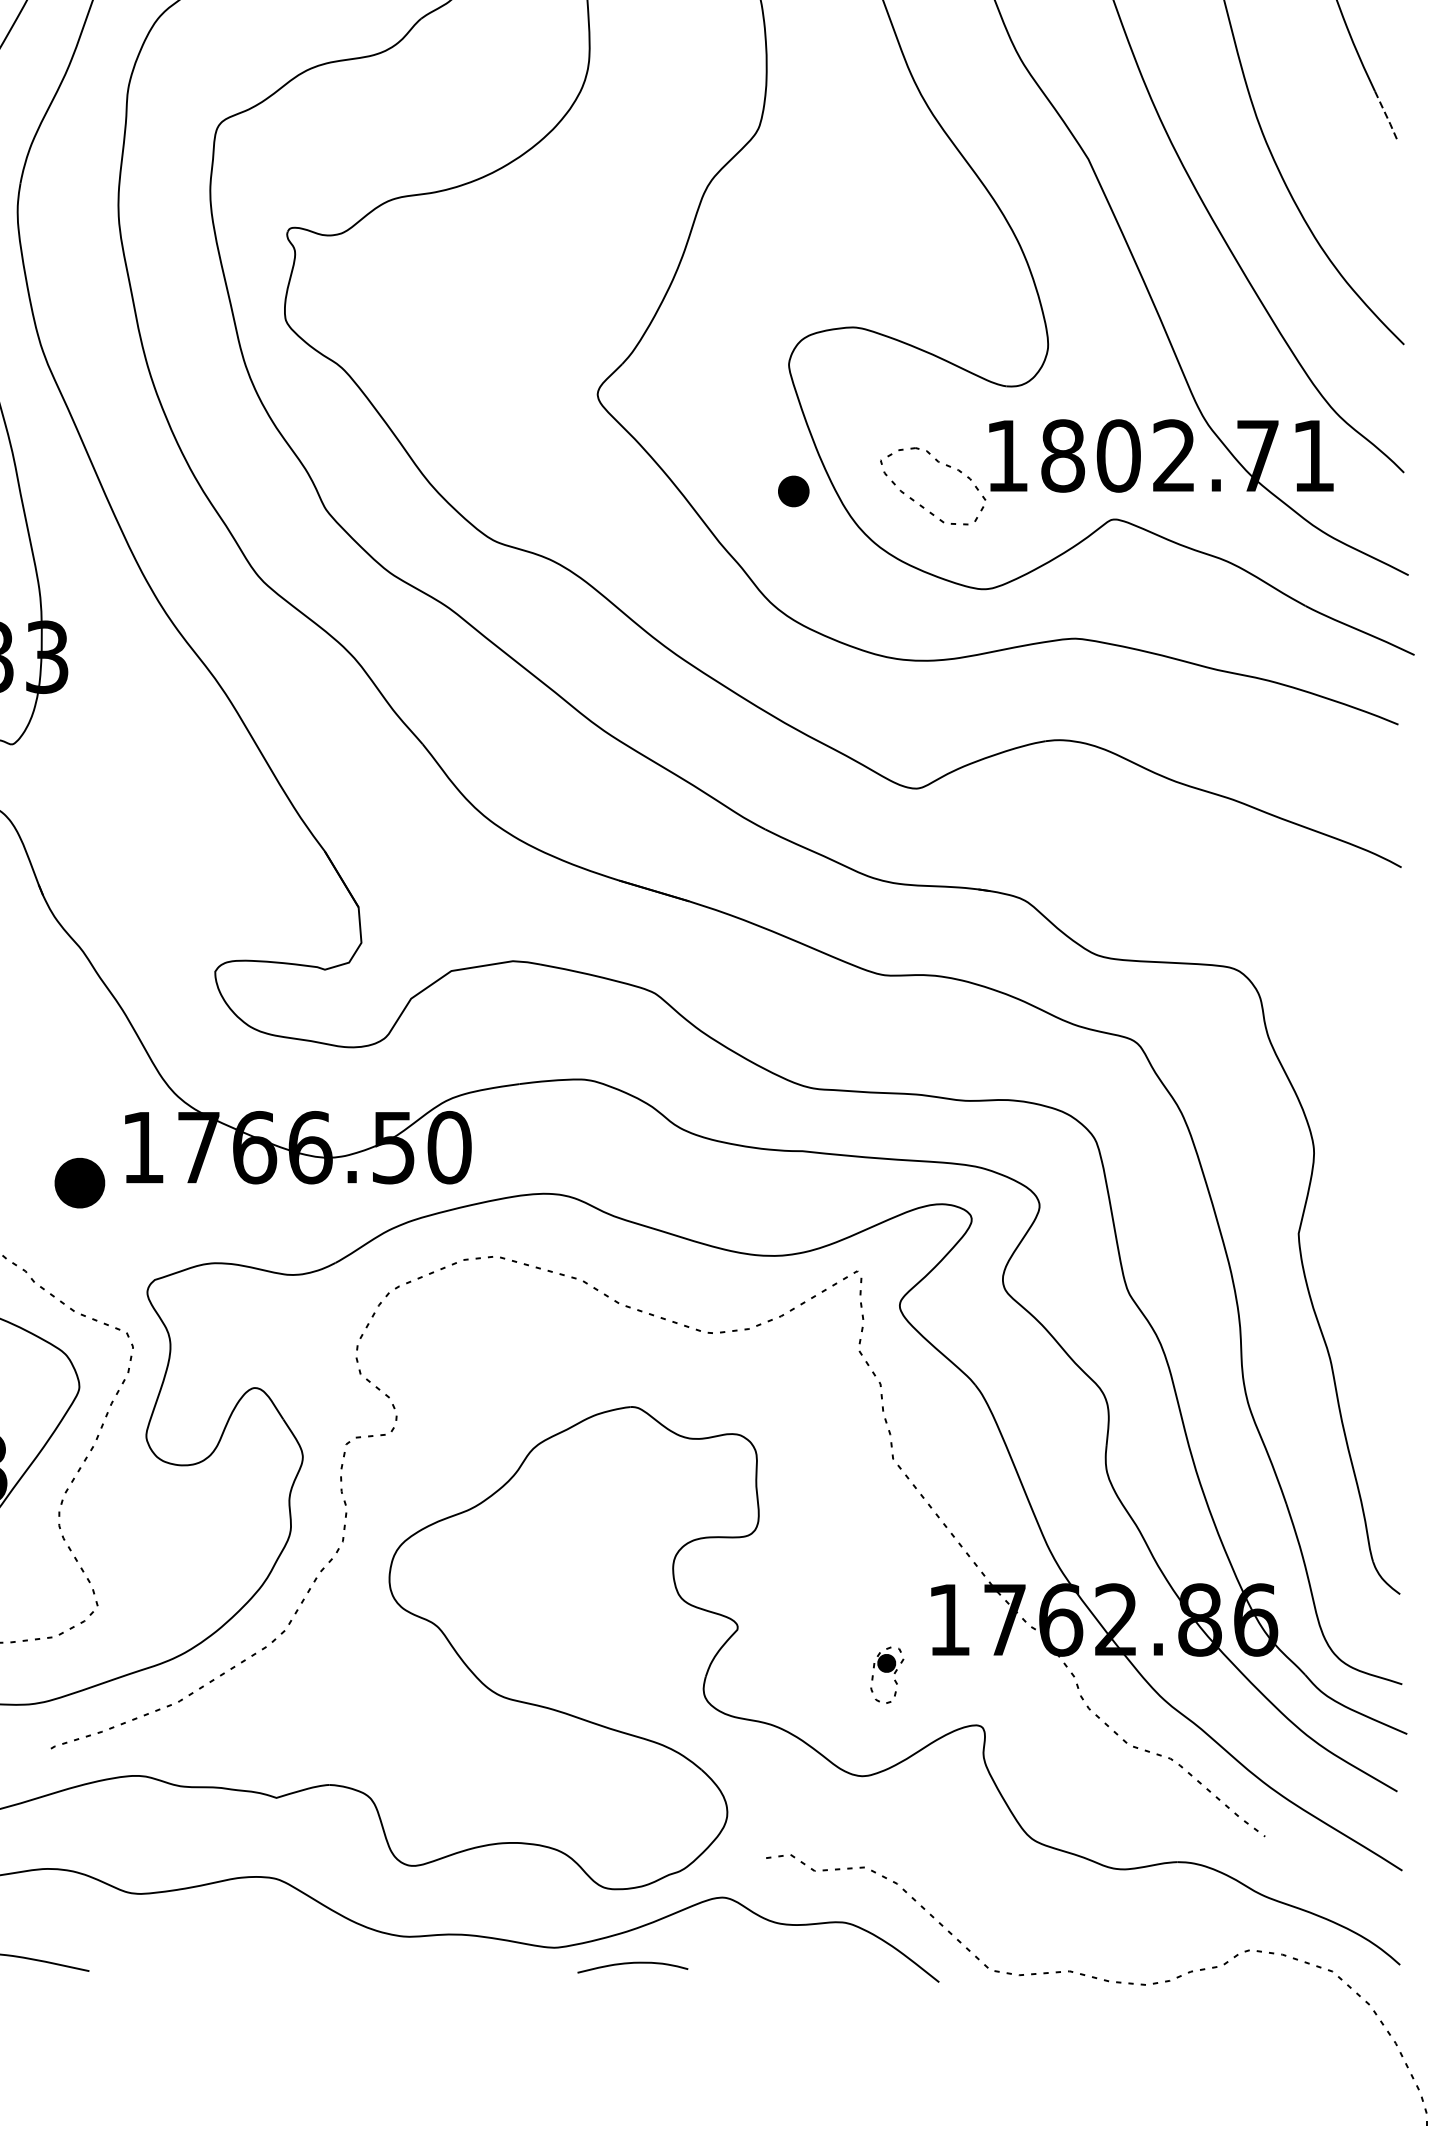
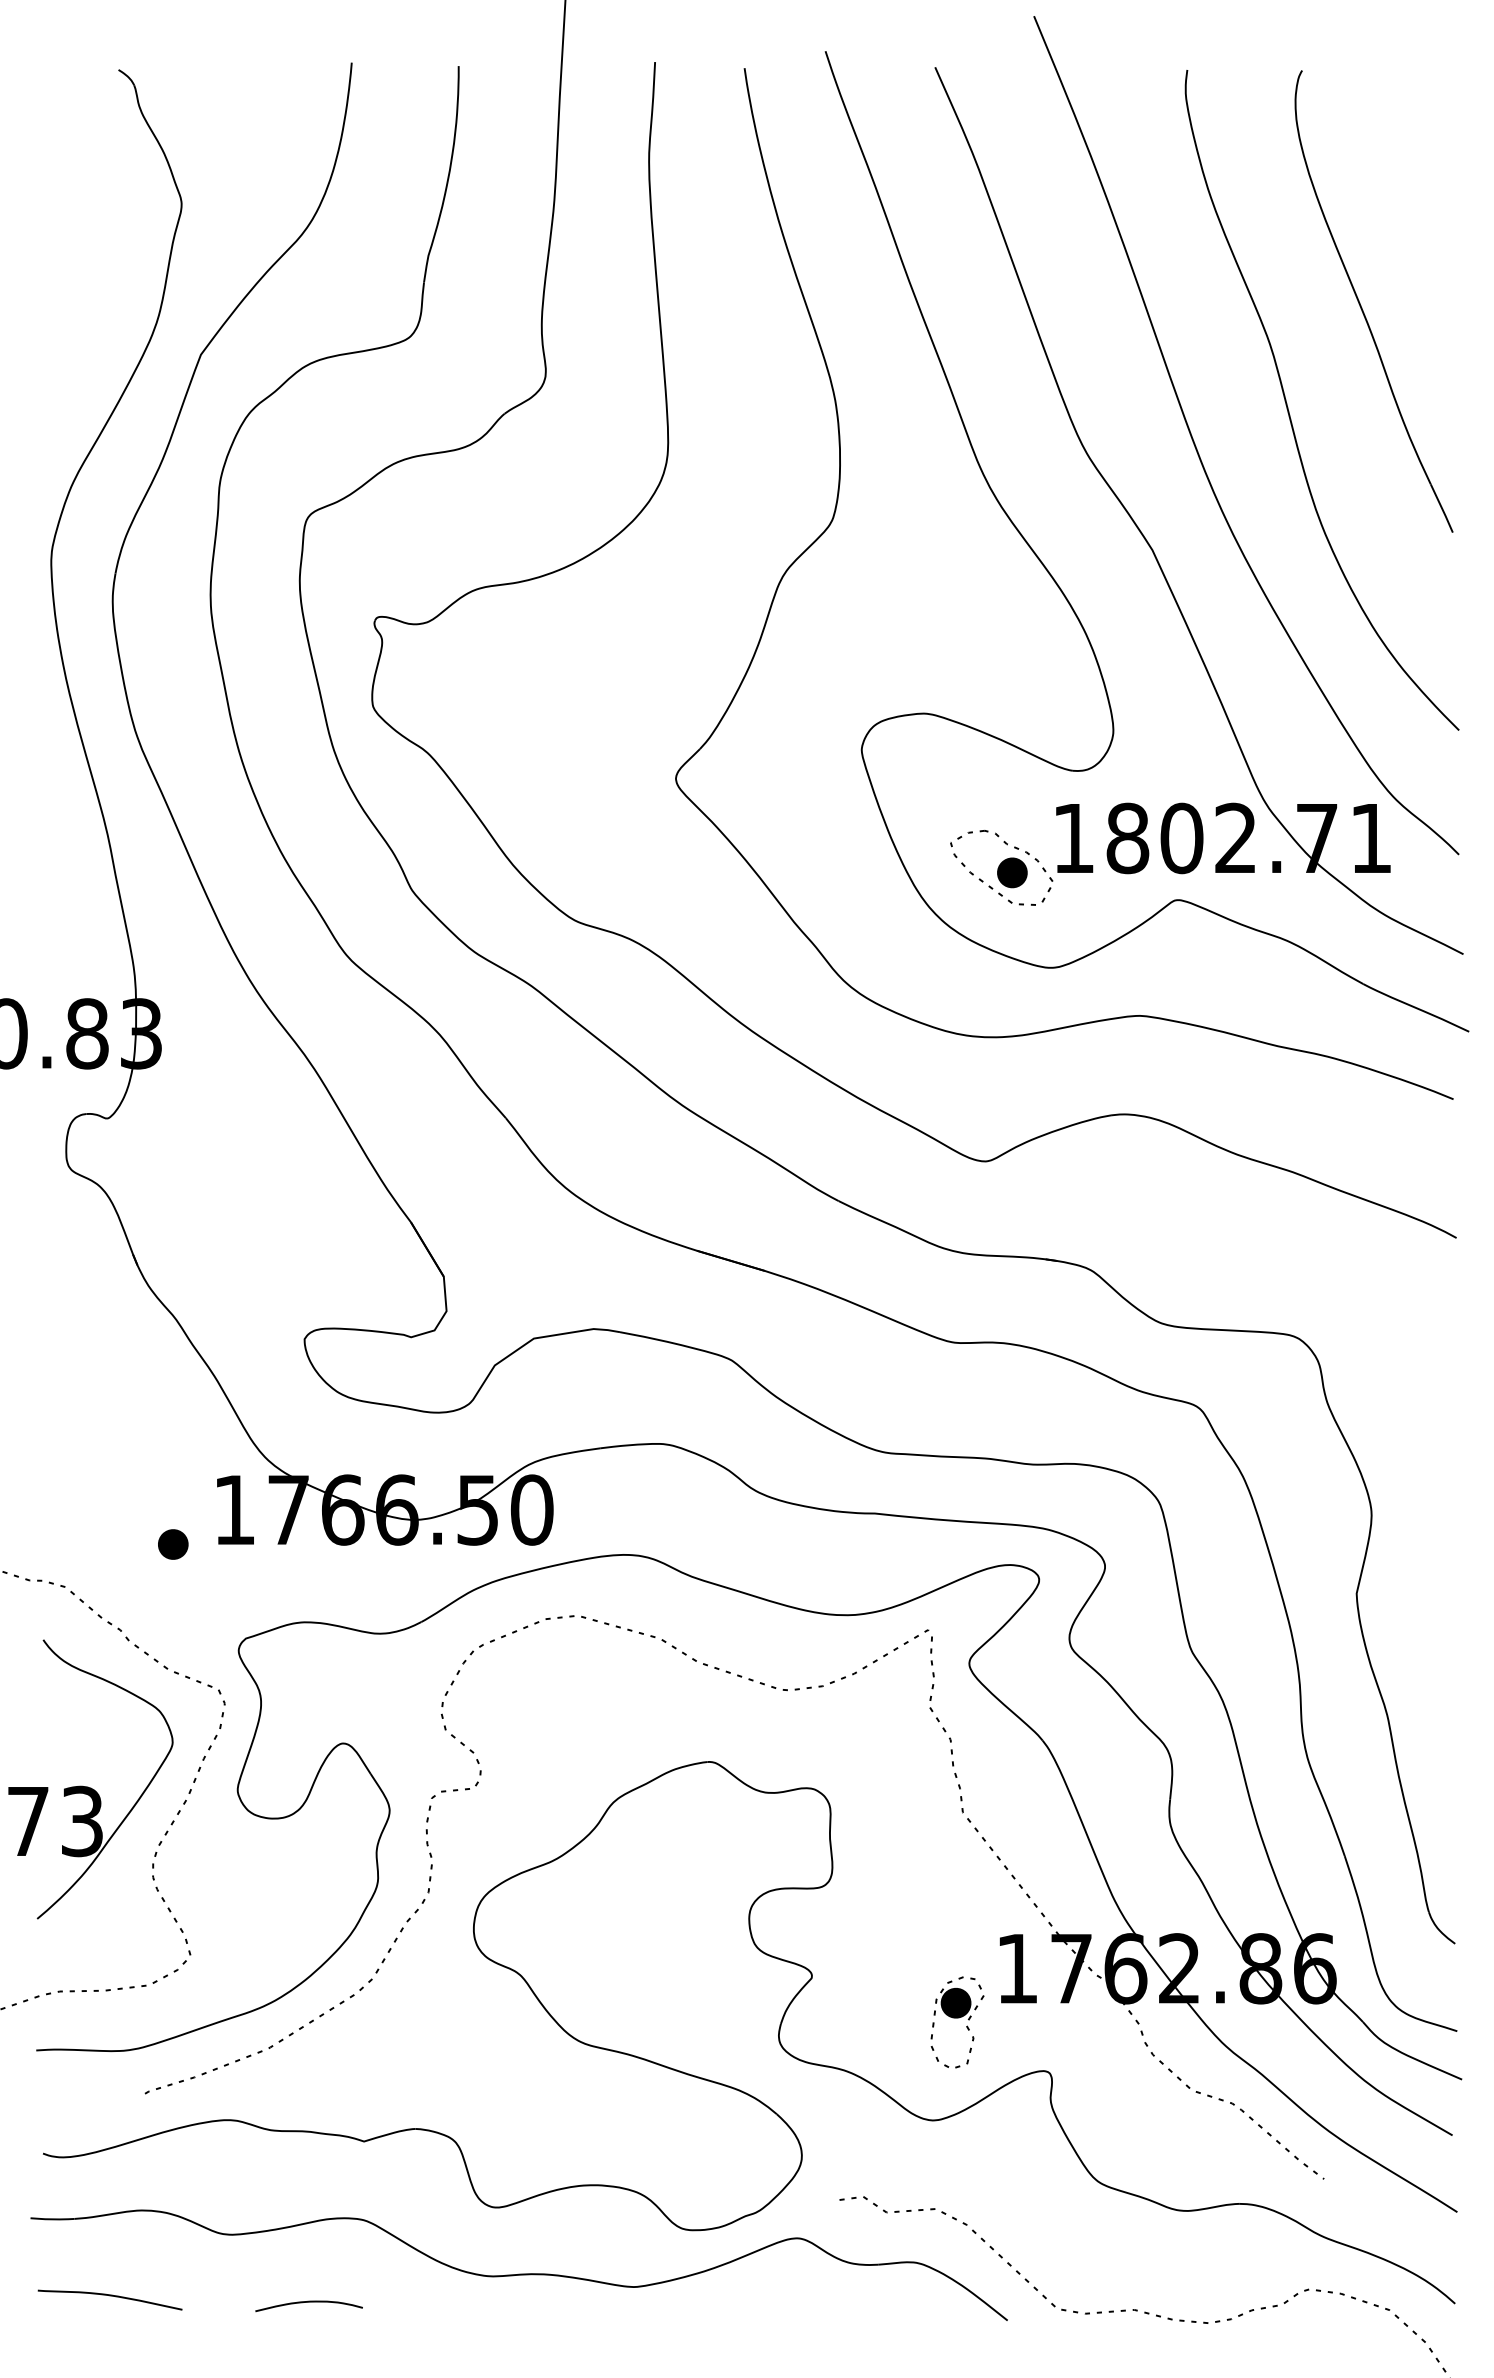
line: (1387, 117) -> (1442, 509), dashed -> solid
part: (793, 491) -> (1012, 872), moved
part: (80, 1183) -> (173, 1544), size x0.62
part: (887, 1675) -> (957, 2022), size x1.67
curve: (632, 1963) -> (308, 2302), moved

